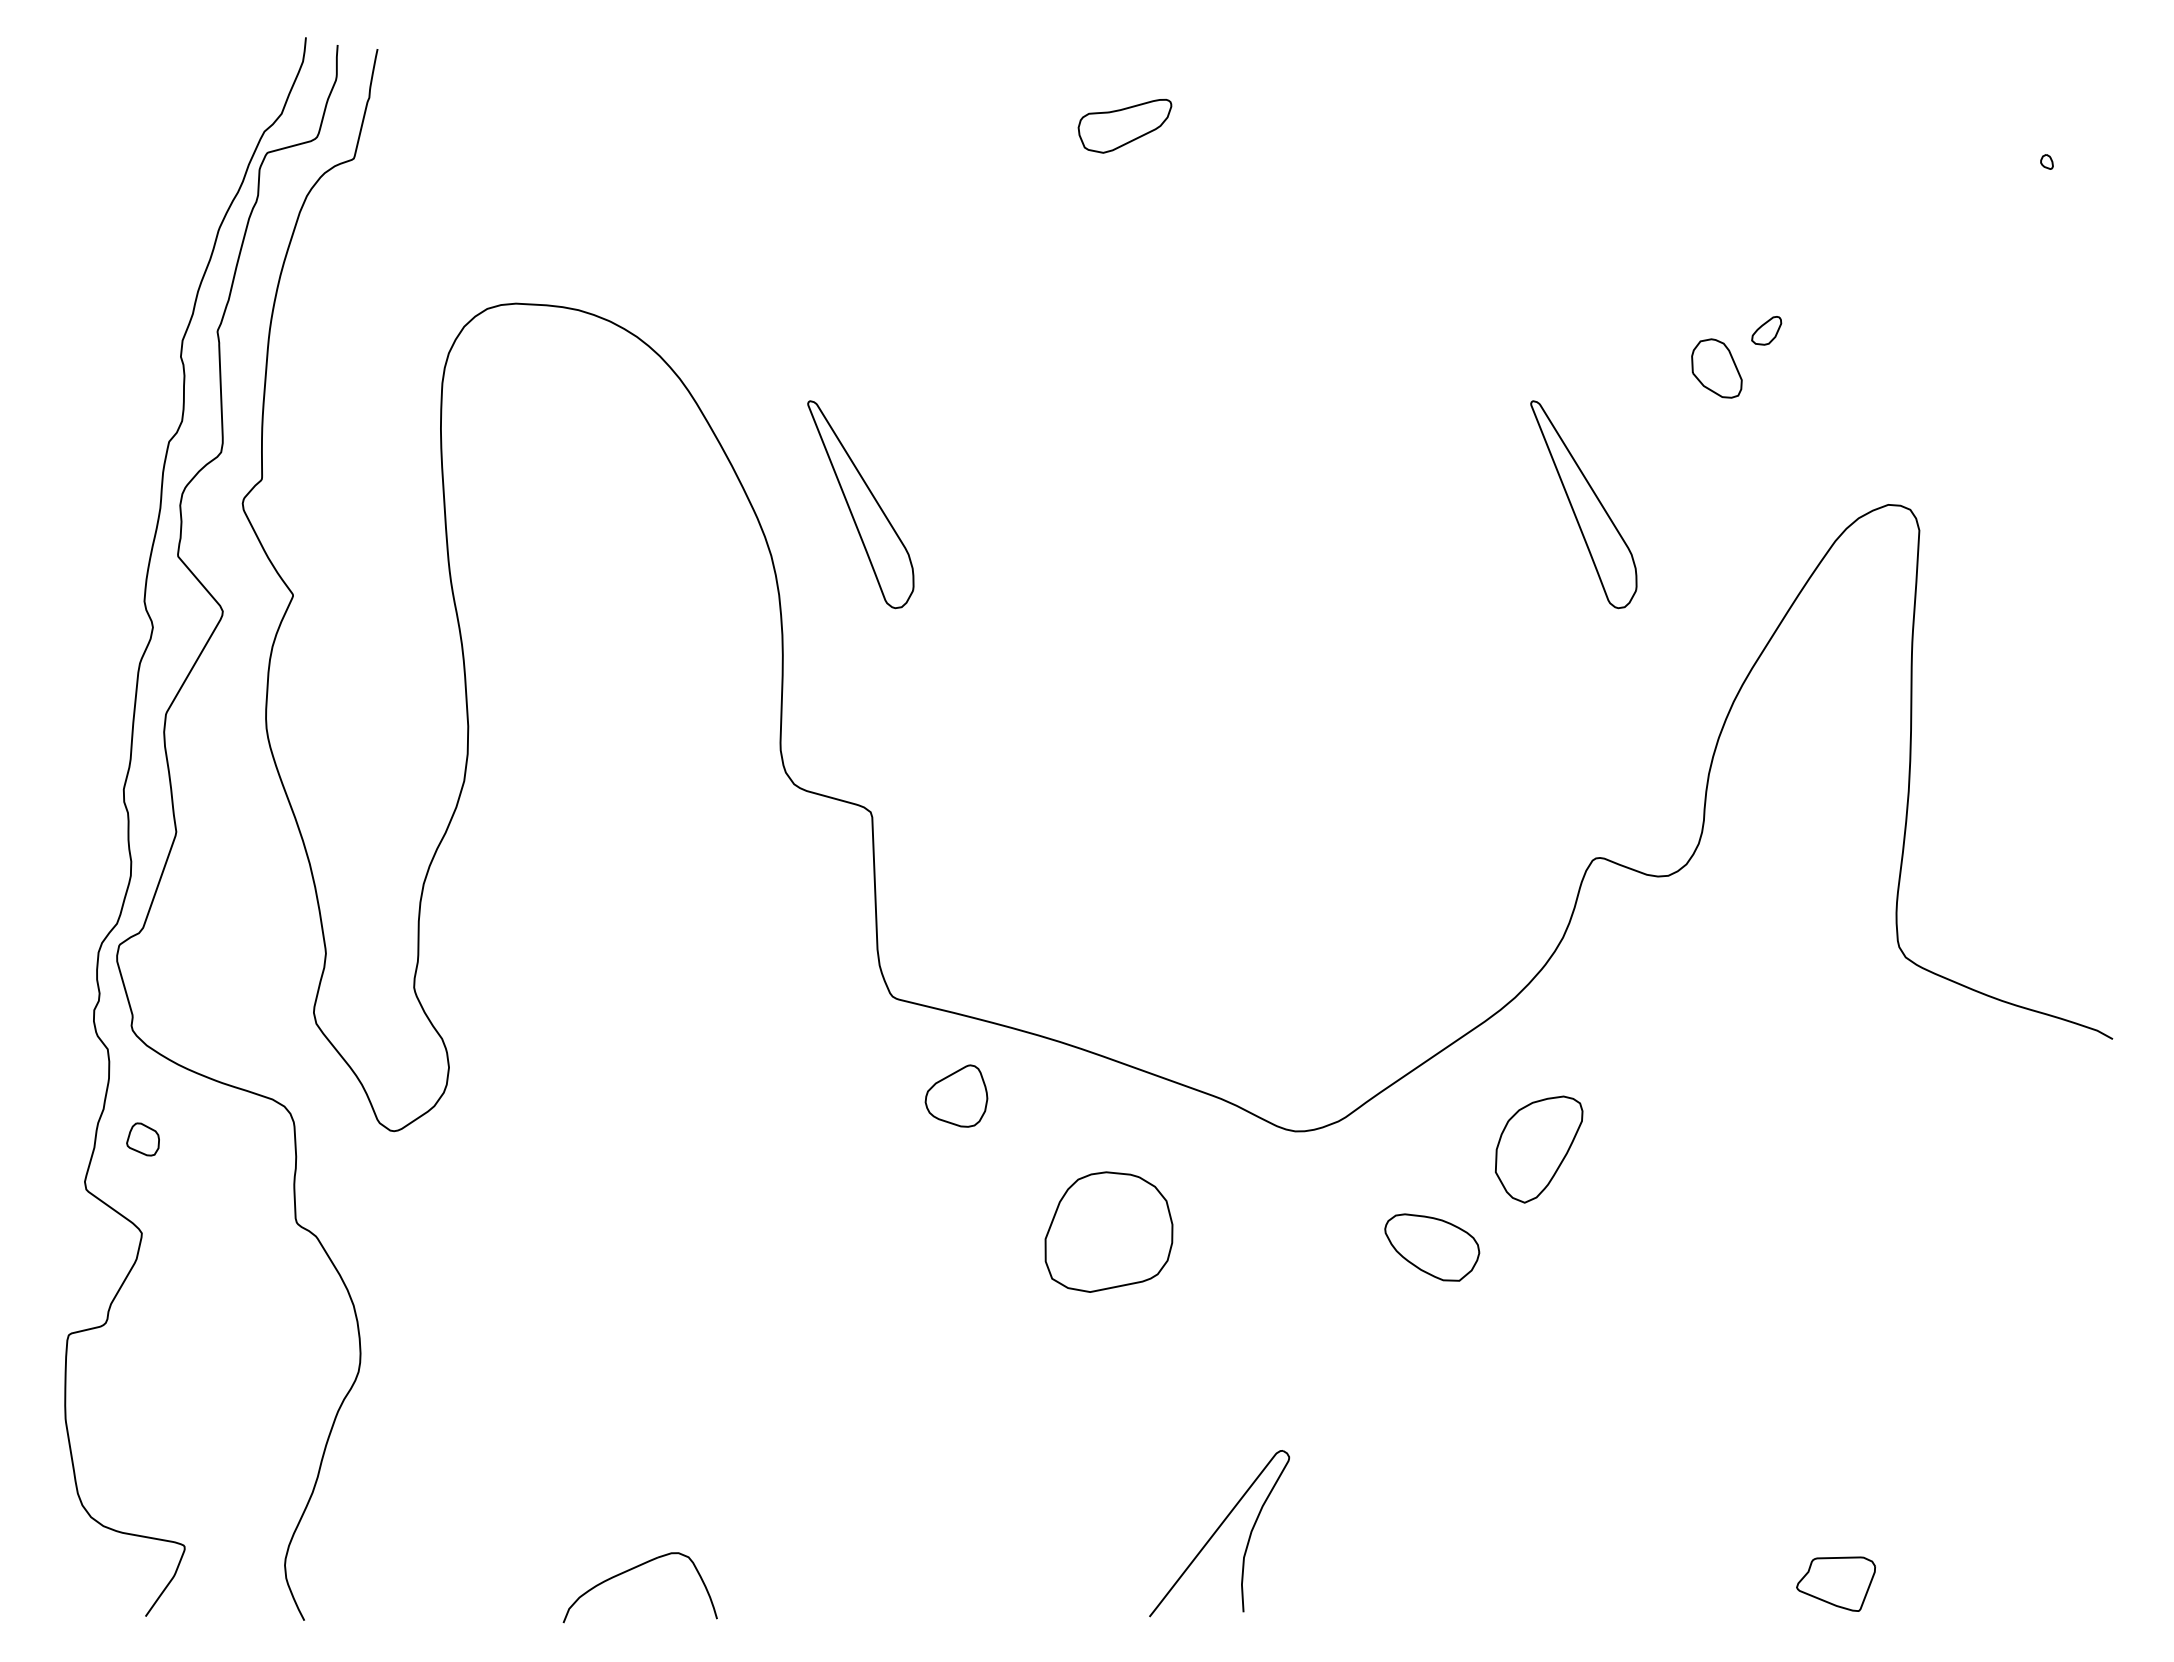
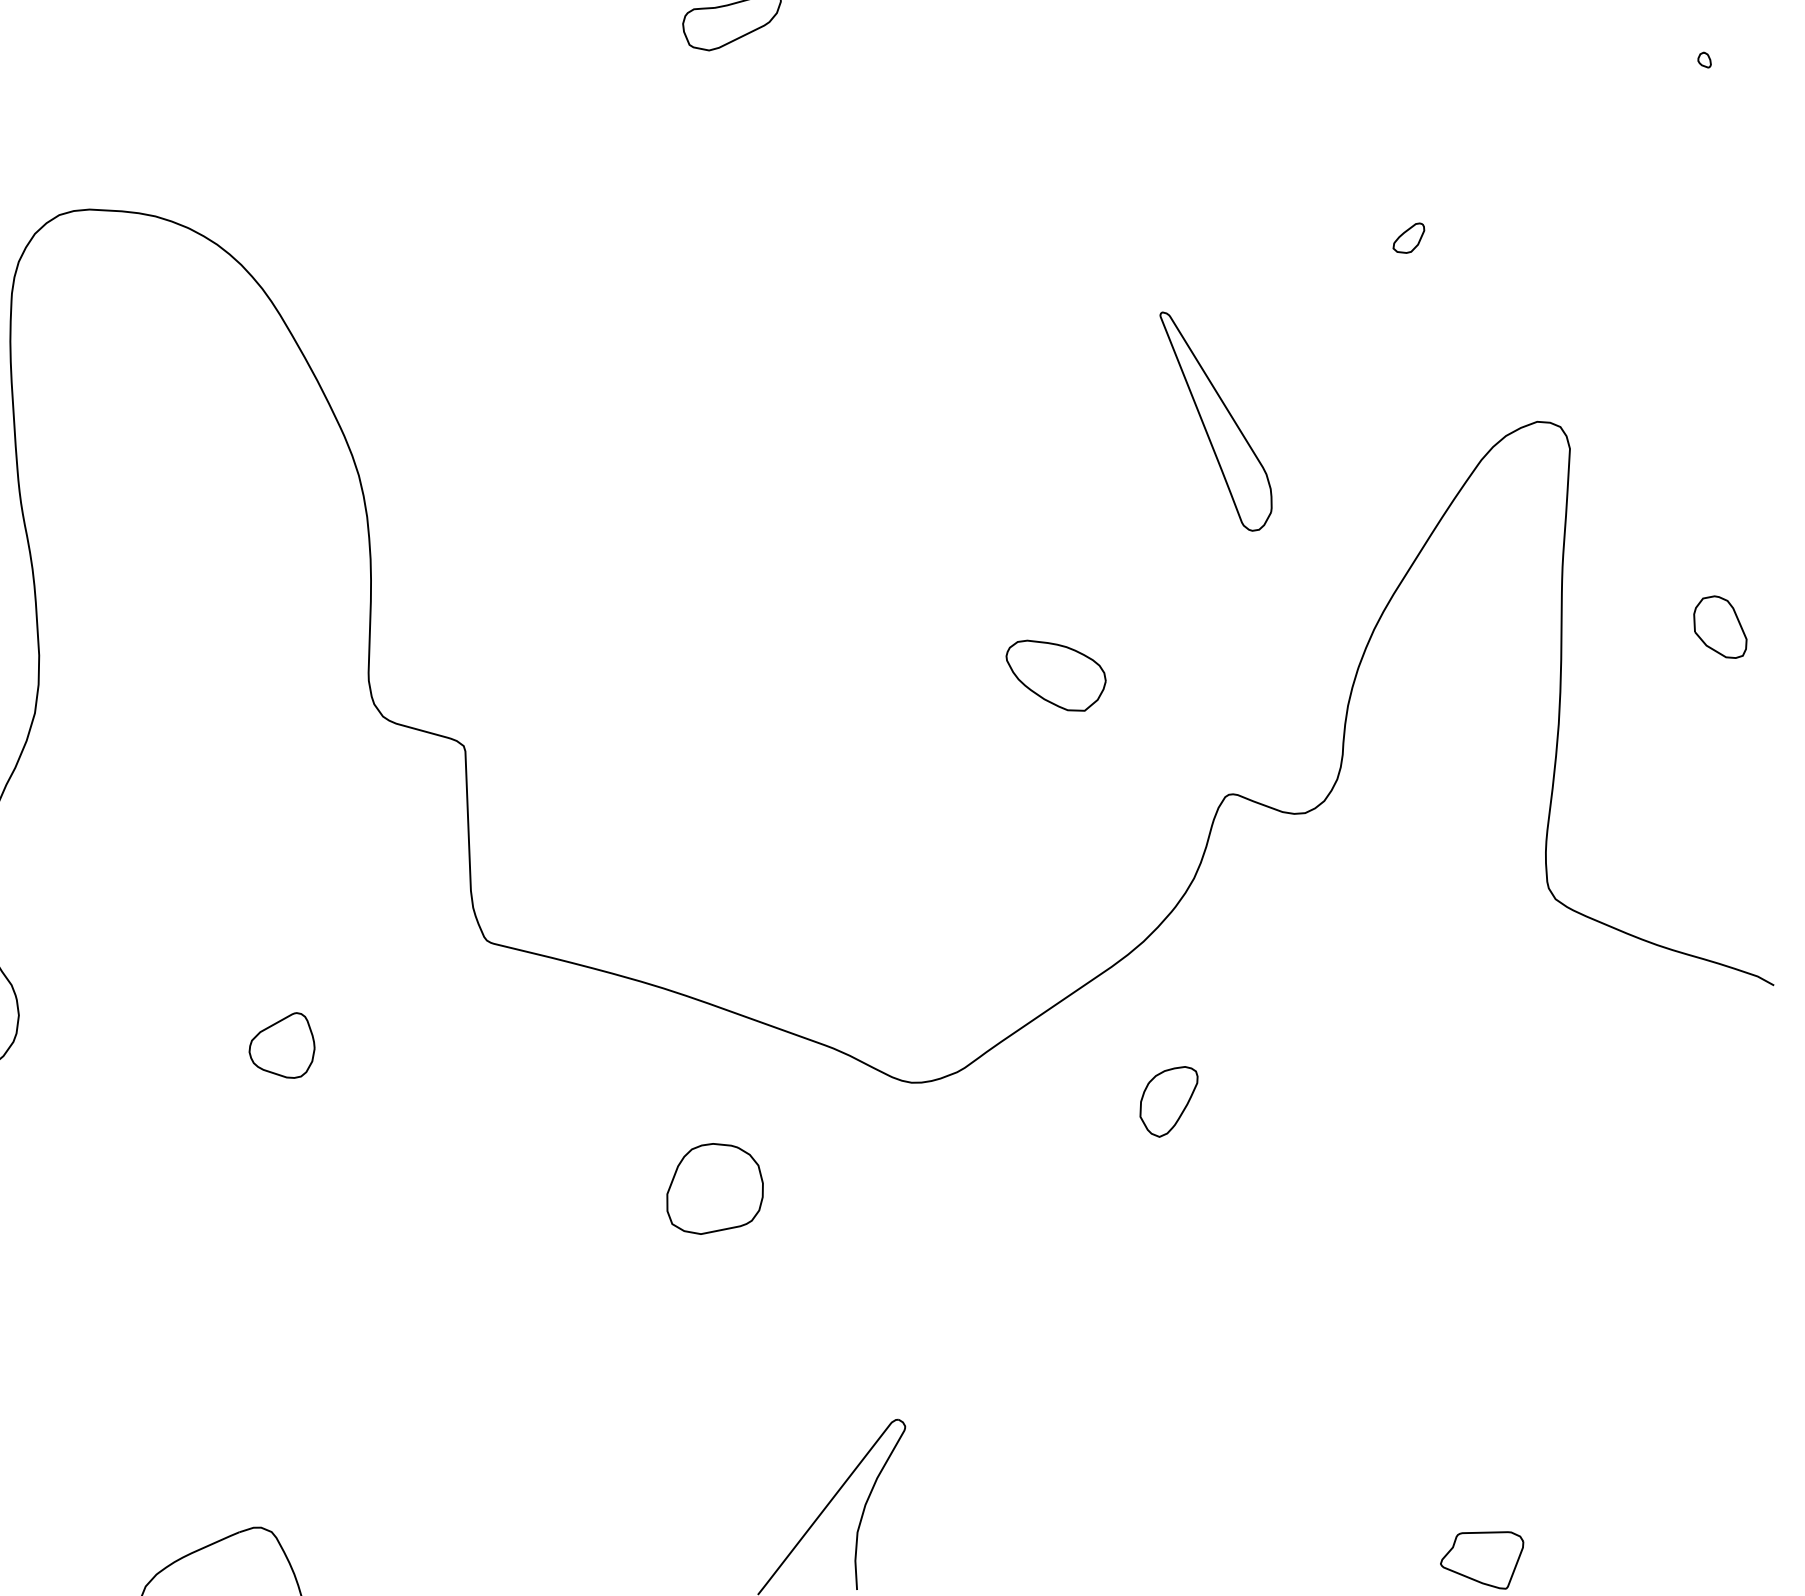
part: (1716, 368) -> (1719, 627), moved
part: (860, 504) -> (452, 421), removed
part: (956, 1095) -> (282, 1044), moved
part: (1539, 1149) -> (1169, 1101), size x0.62
part: (1108, 1231) -> (714, 1188), size x0.71
part: (1432, 1247) -> (1056, 675), moved

